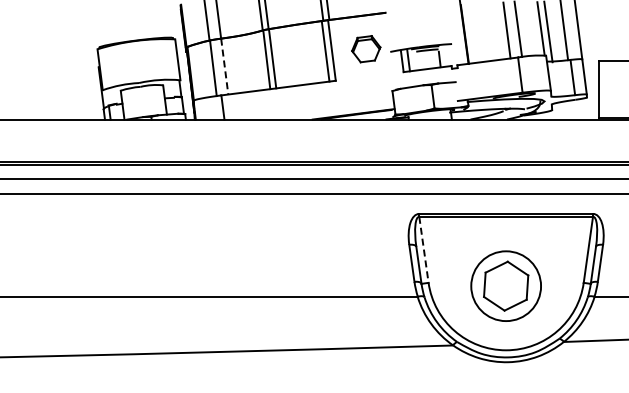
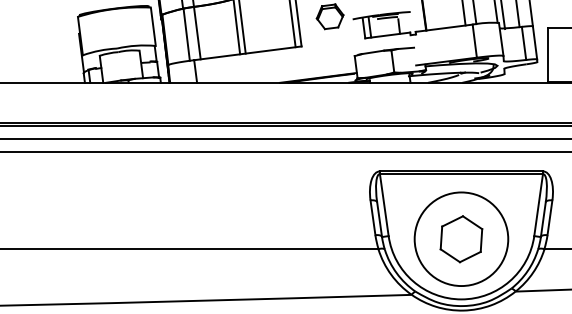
line: (224, 67) -> (197, 33), dashed -> solid
line: (424, 250) -> (384, 205), dashed -> solid
circle: (506, 286) -> (461, 239), size x1.43

